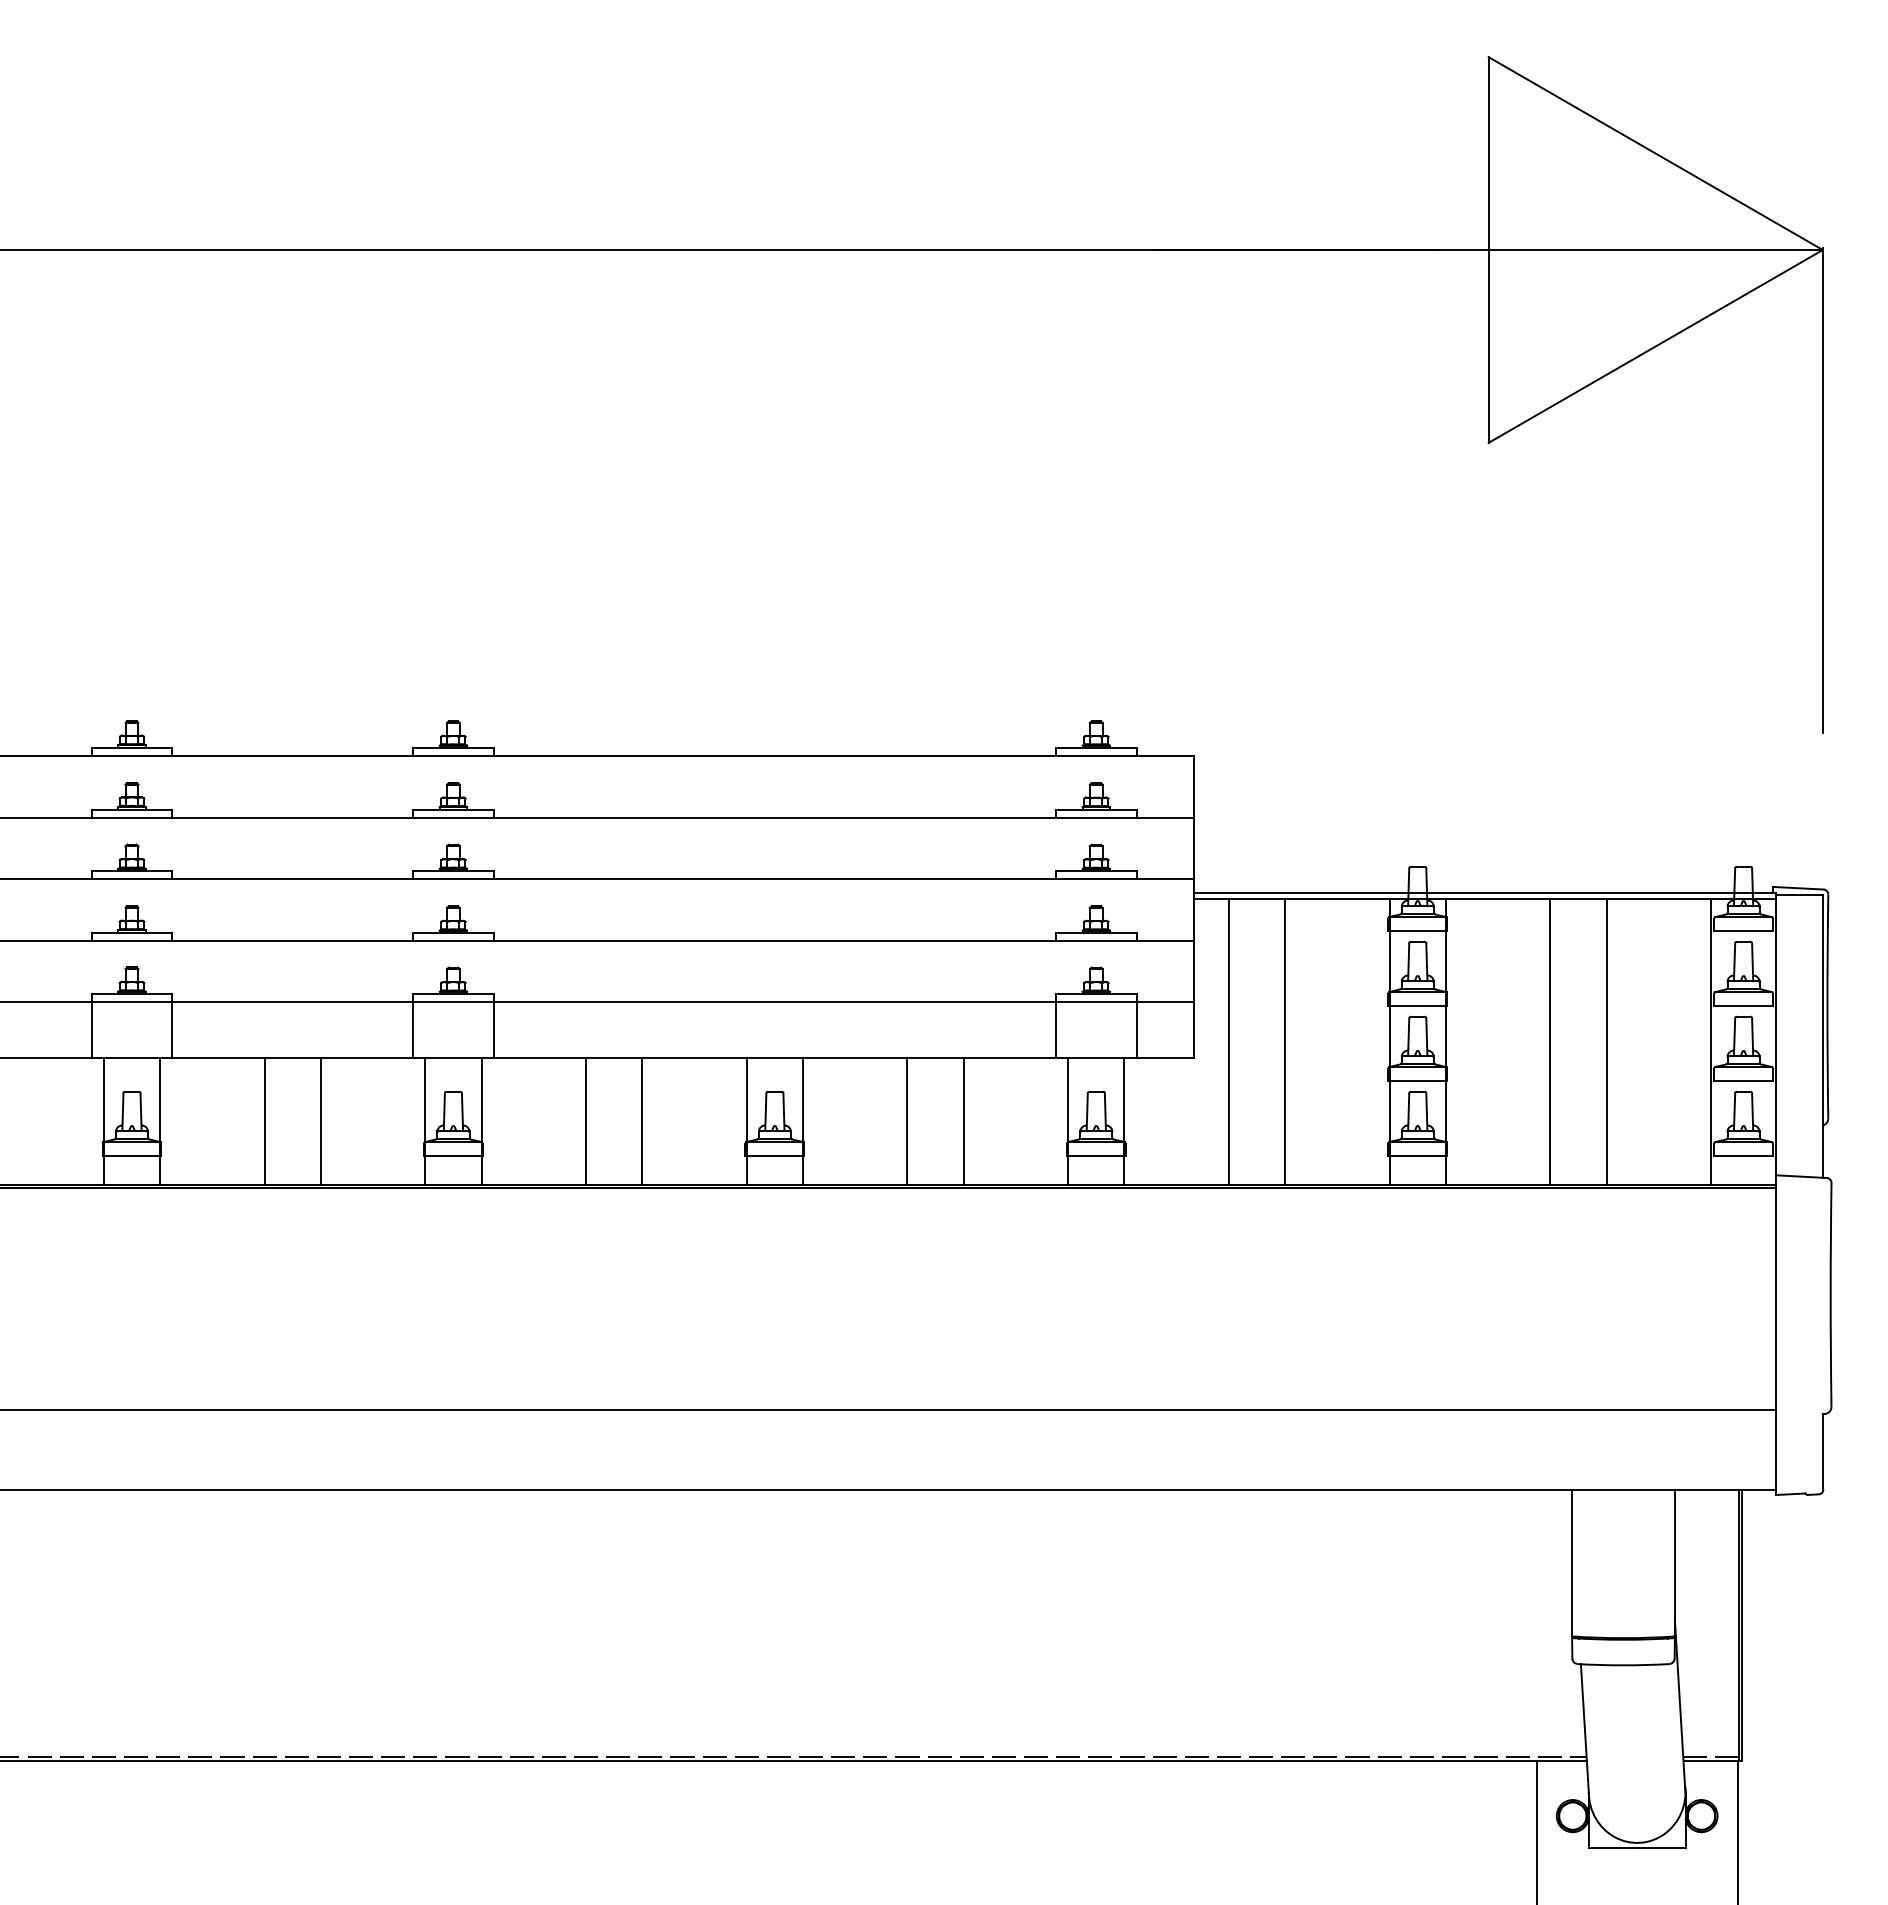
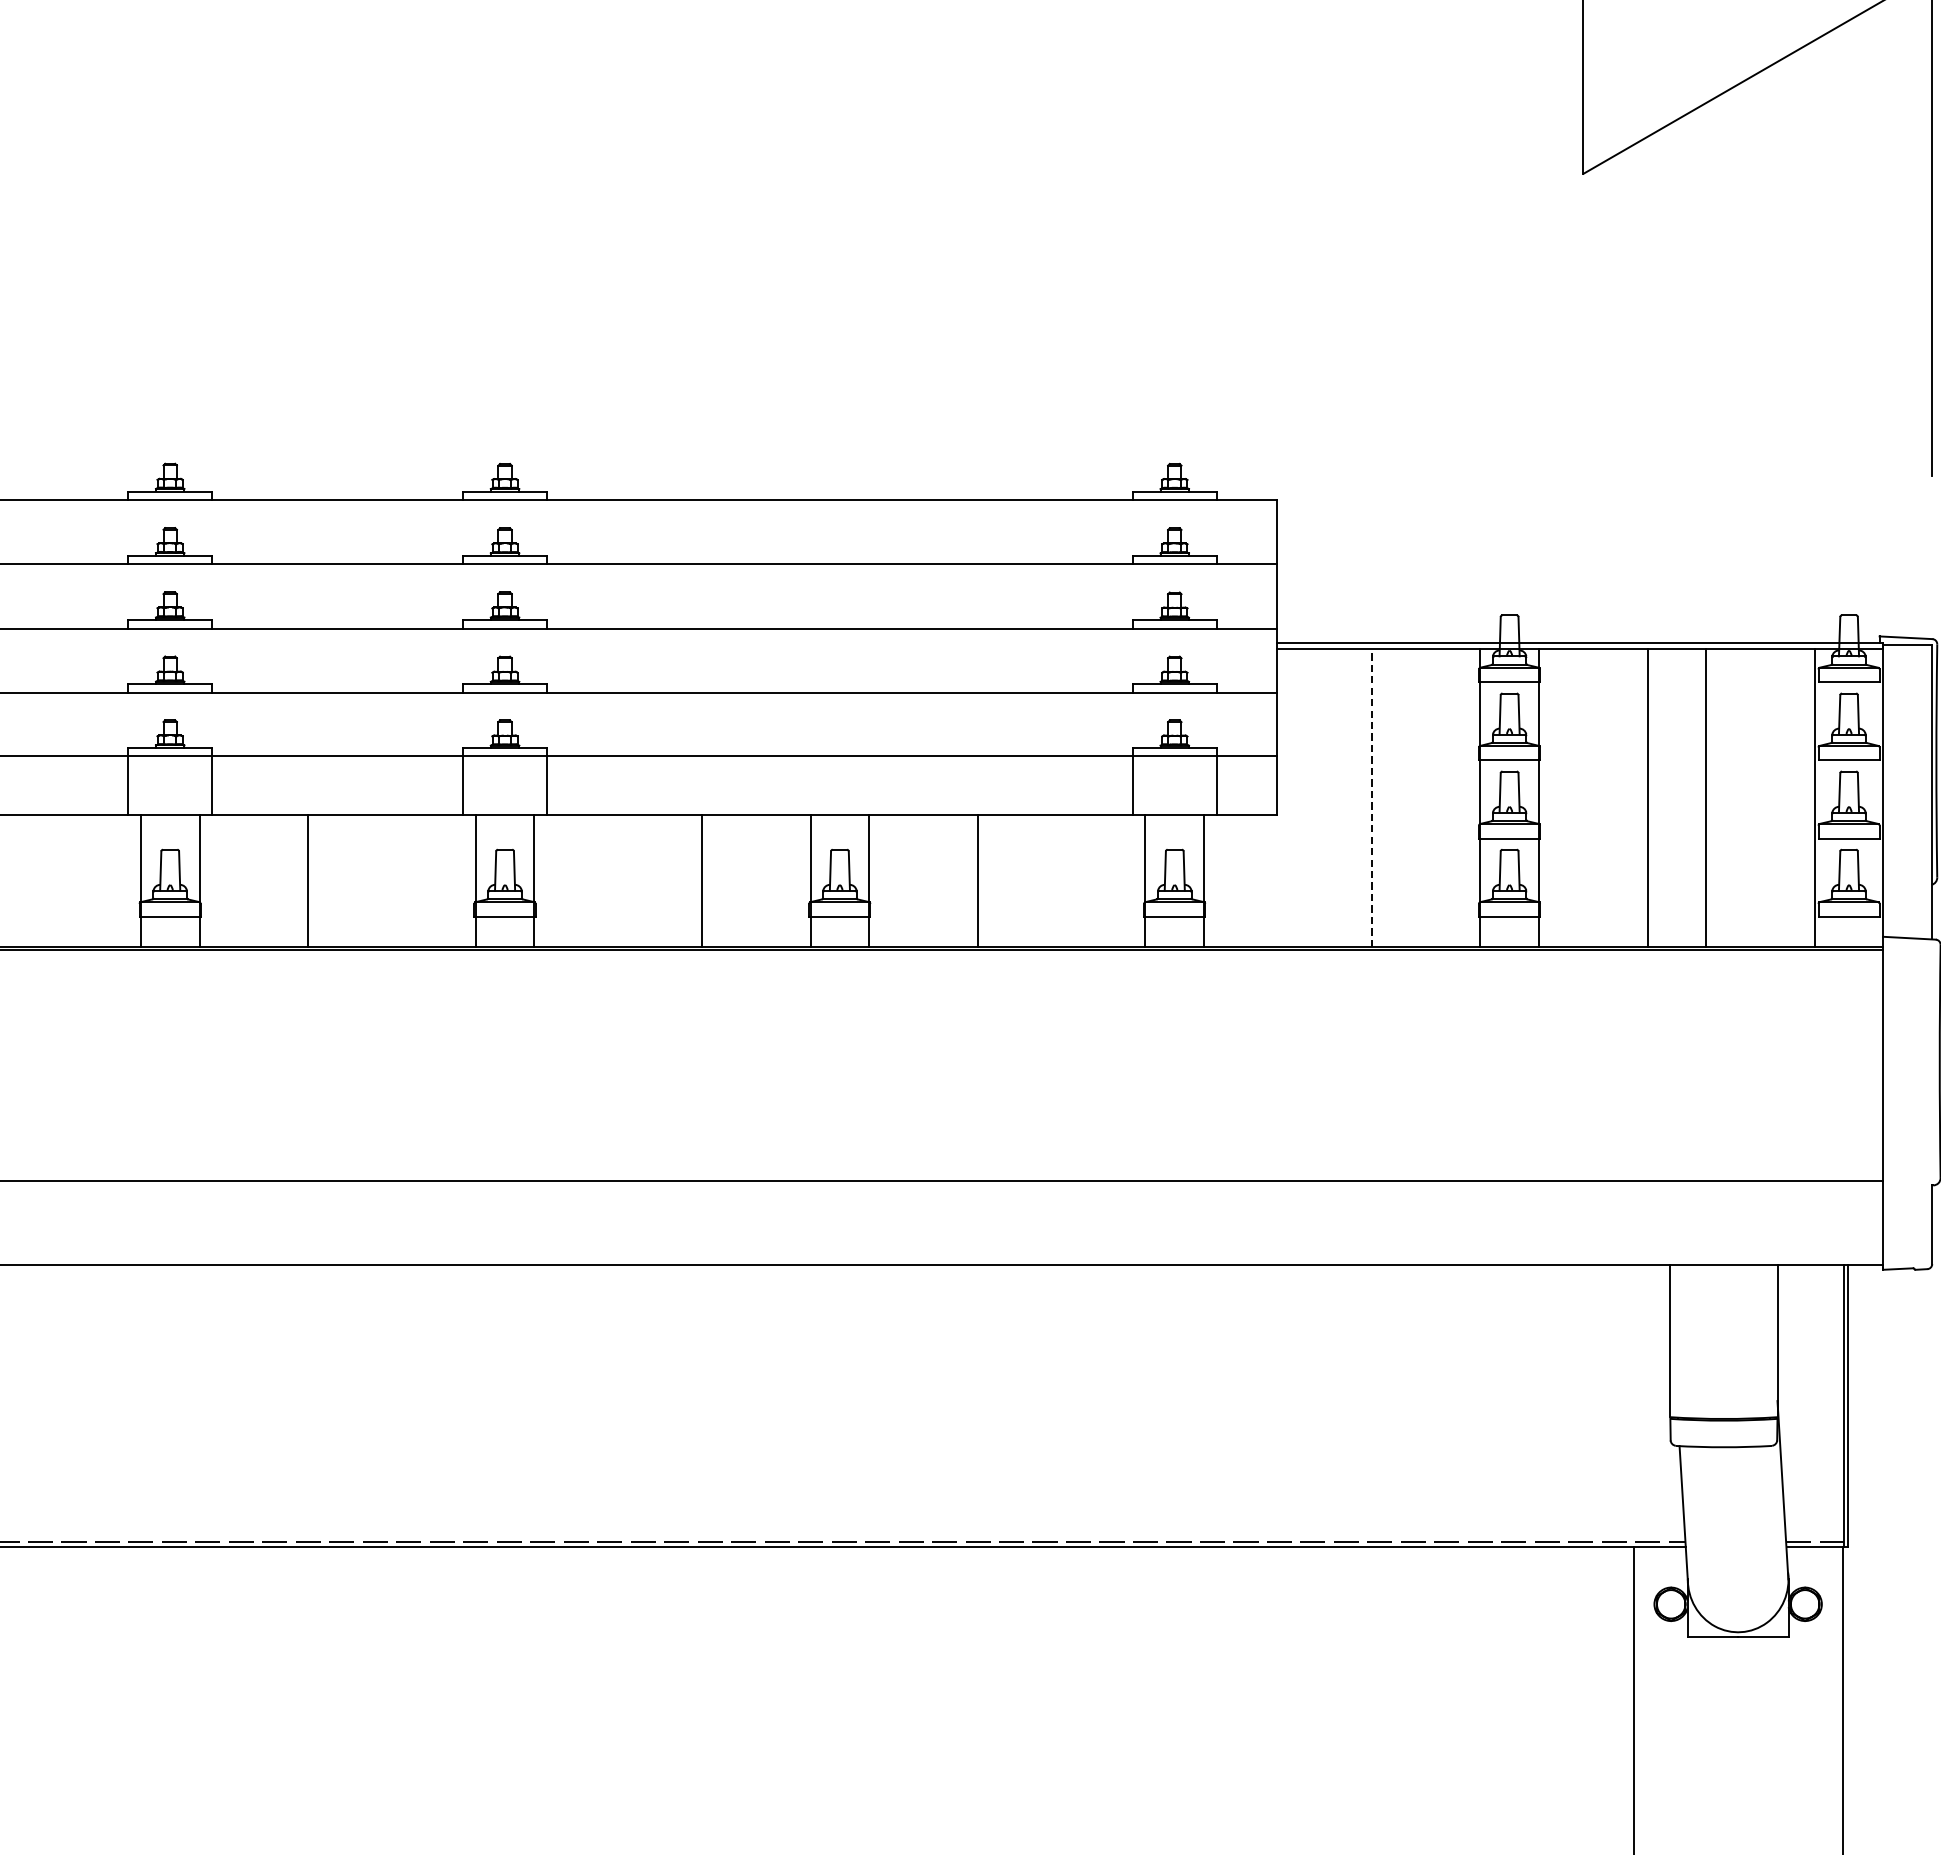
line: (1228, 1042) -> (1312, 798), removed
line: (1285, 1042) -> (1371, 798), solid -> dashed
line: (320, 1121) -> (366, 880), removed
line: (586, 1121) -> (643, 880), removed
line: (963, 1121) -> (1036, 880), removed

